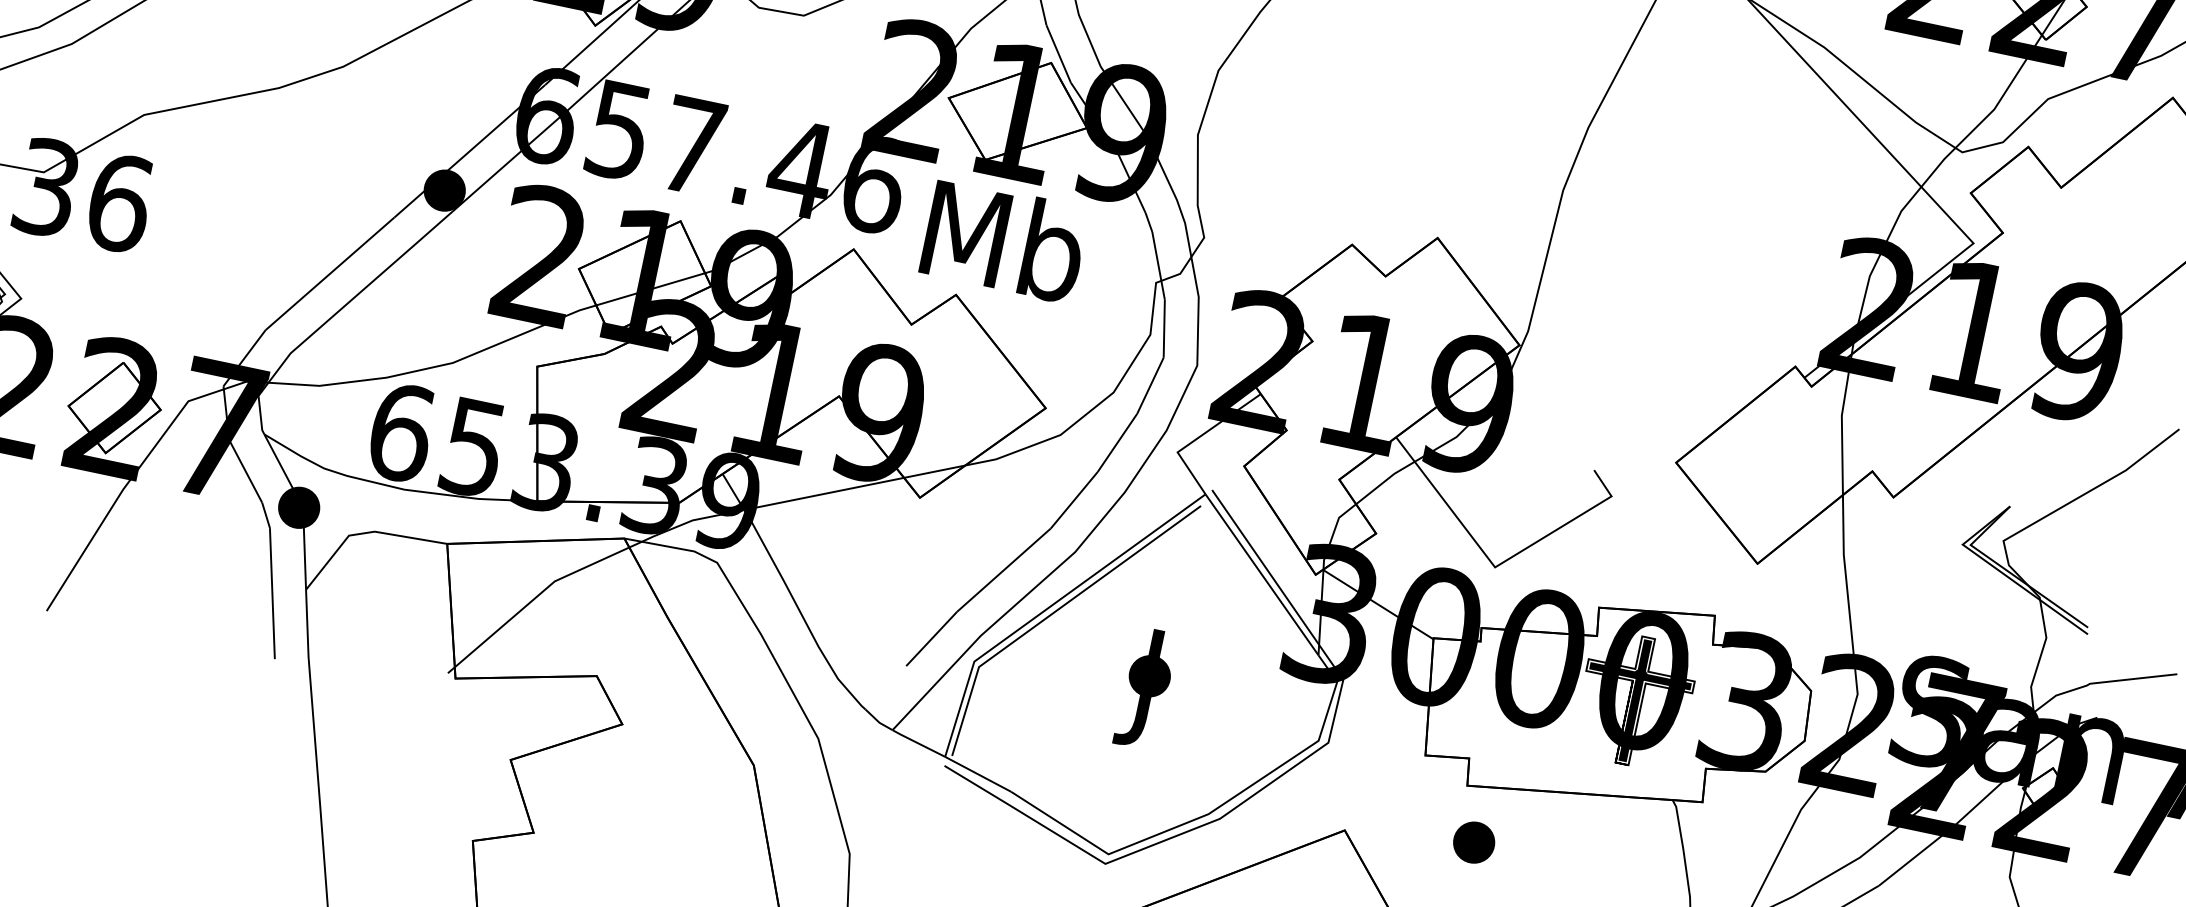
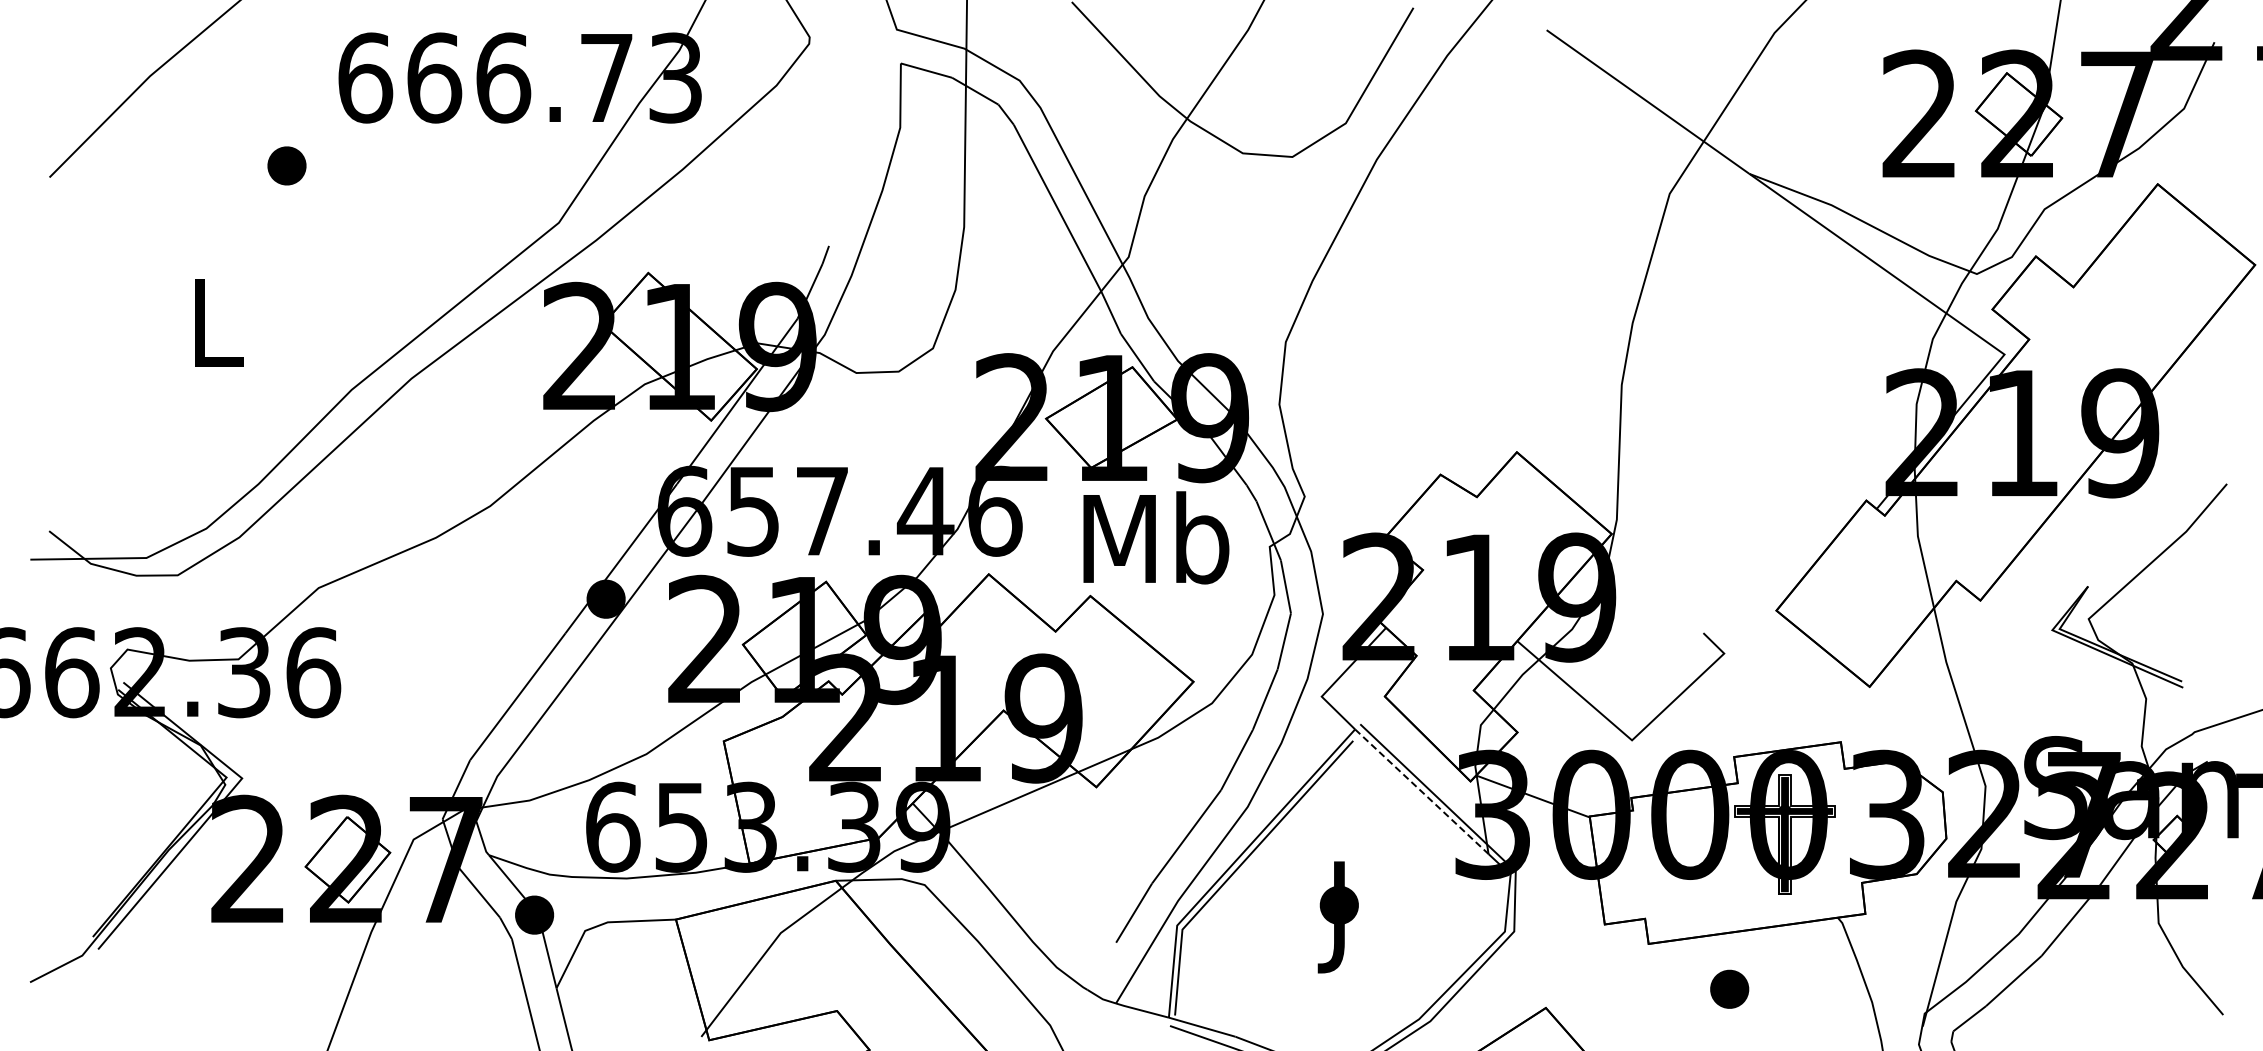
text: (1005, 240) -> (1156, 537), moved
line: (1262, 575) -> (1422, 792), solid -> dashed
part: (1474, 841) -> (1729, 988), moved

